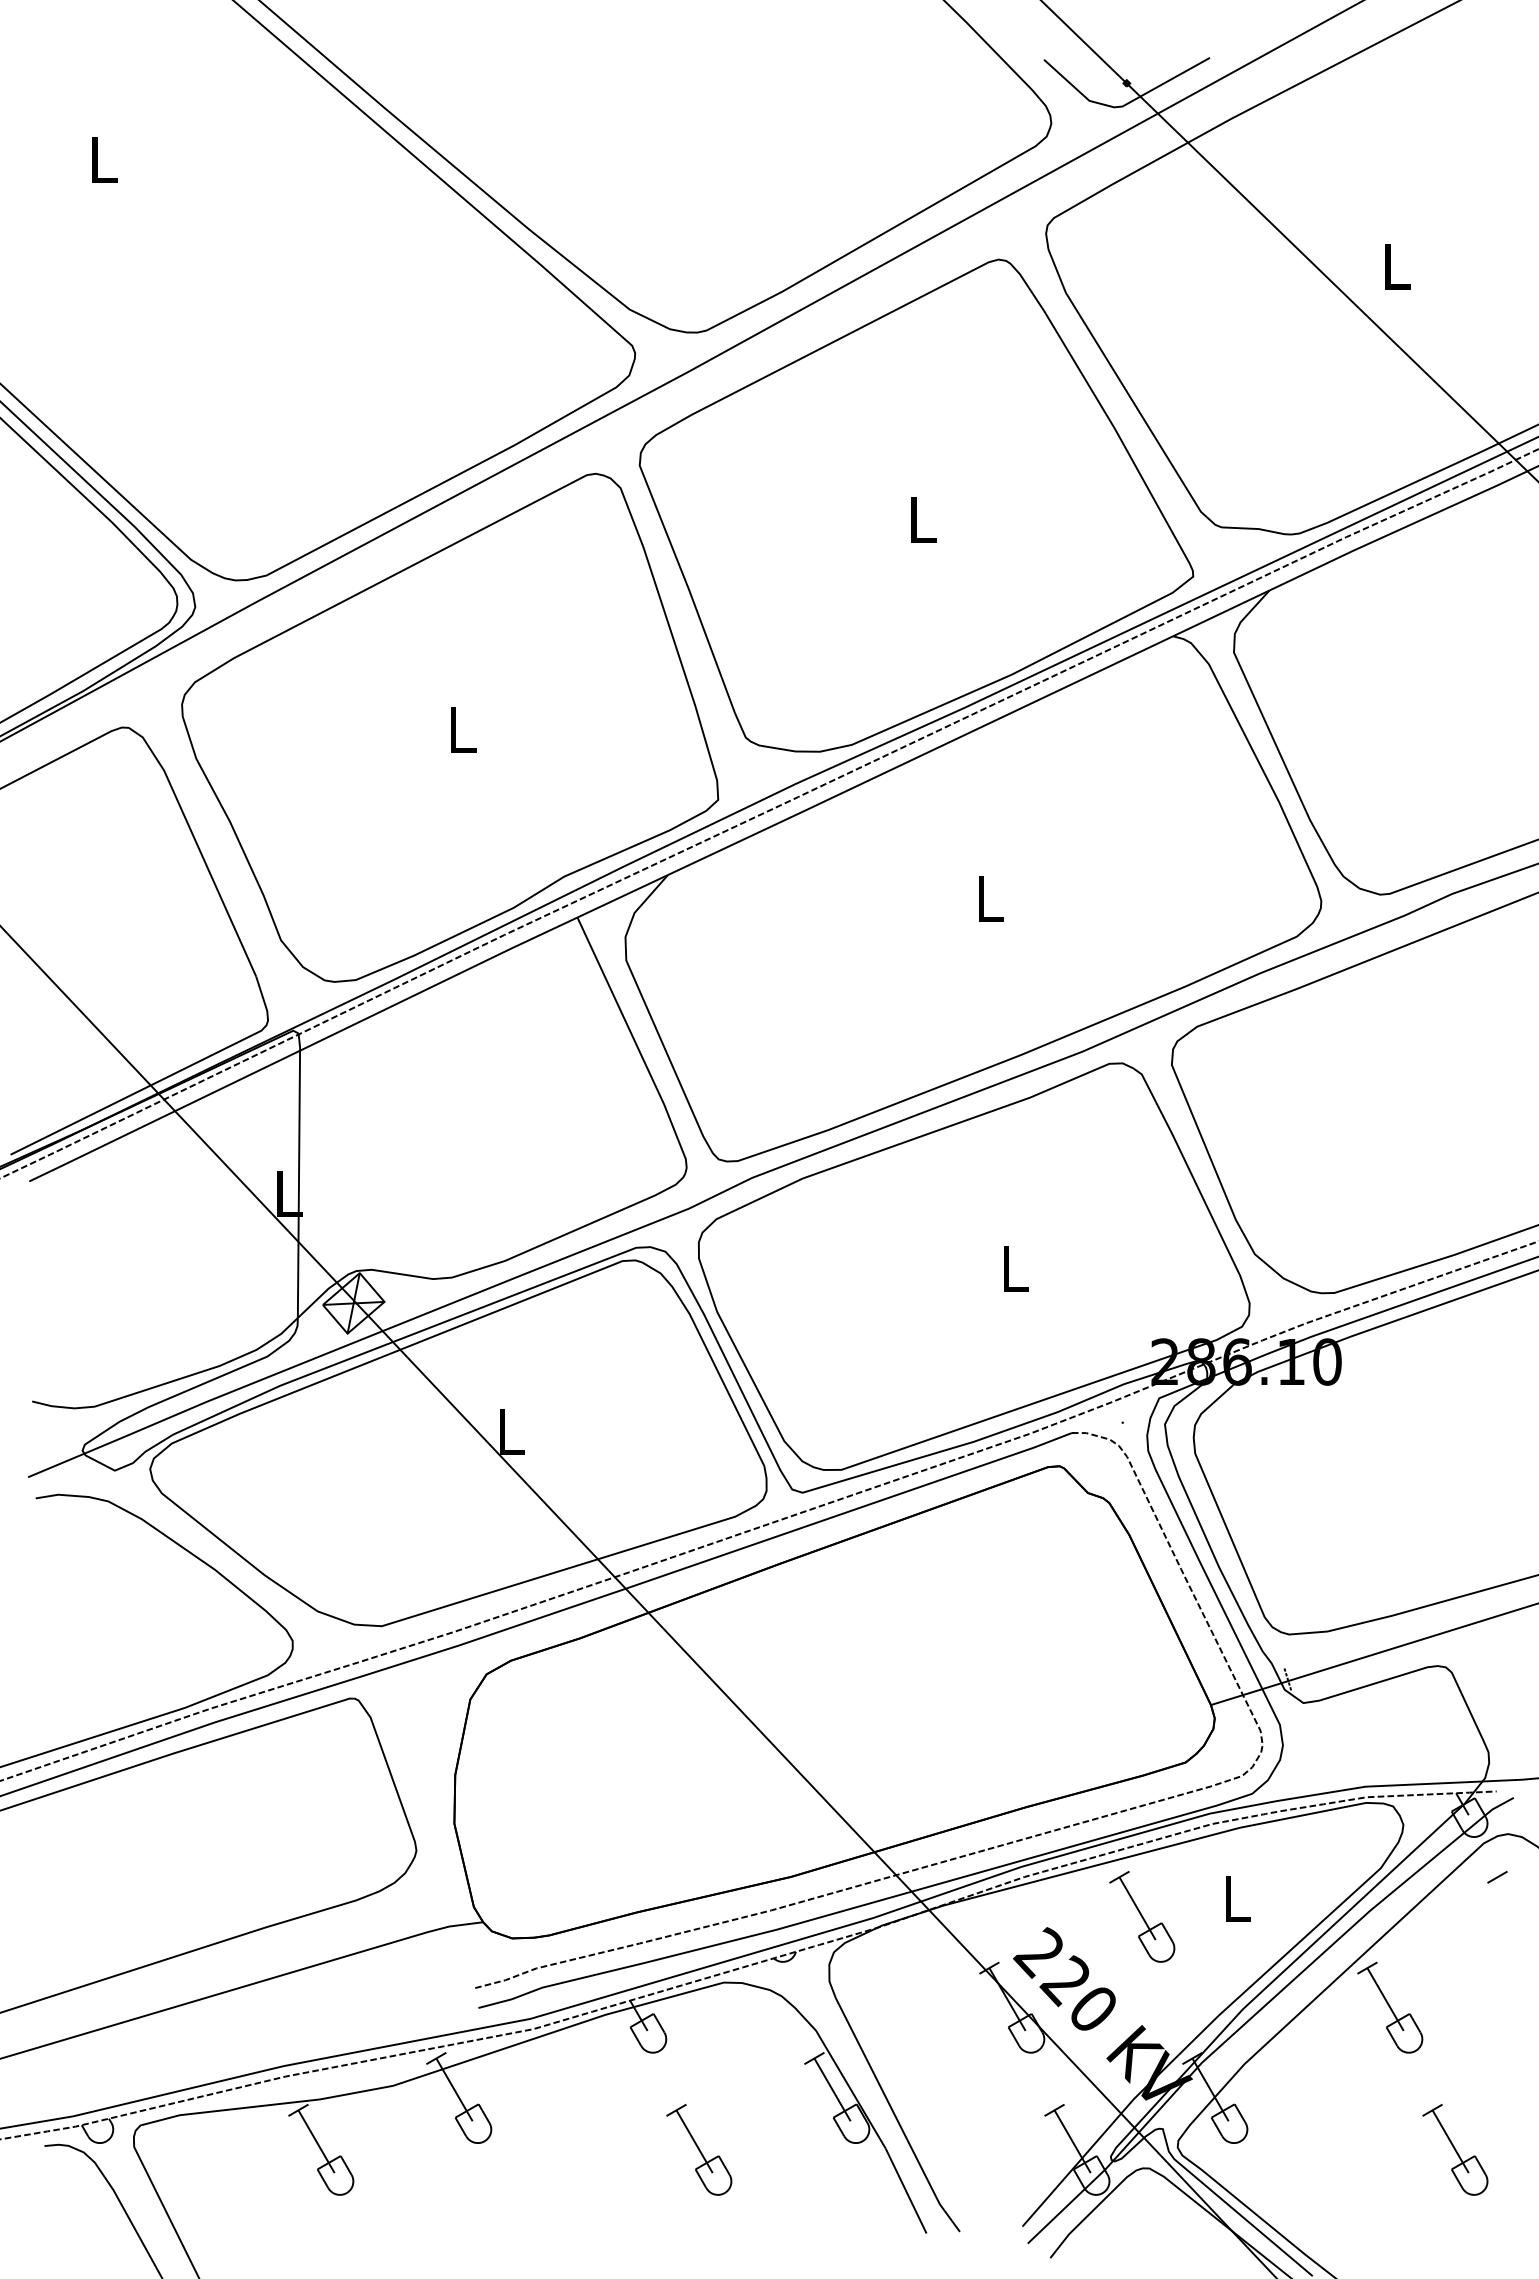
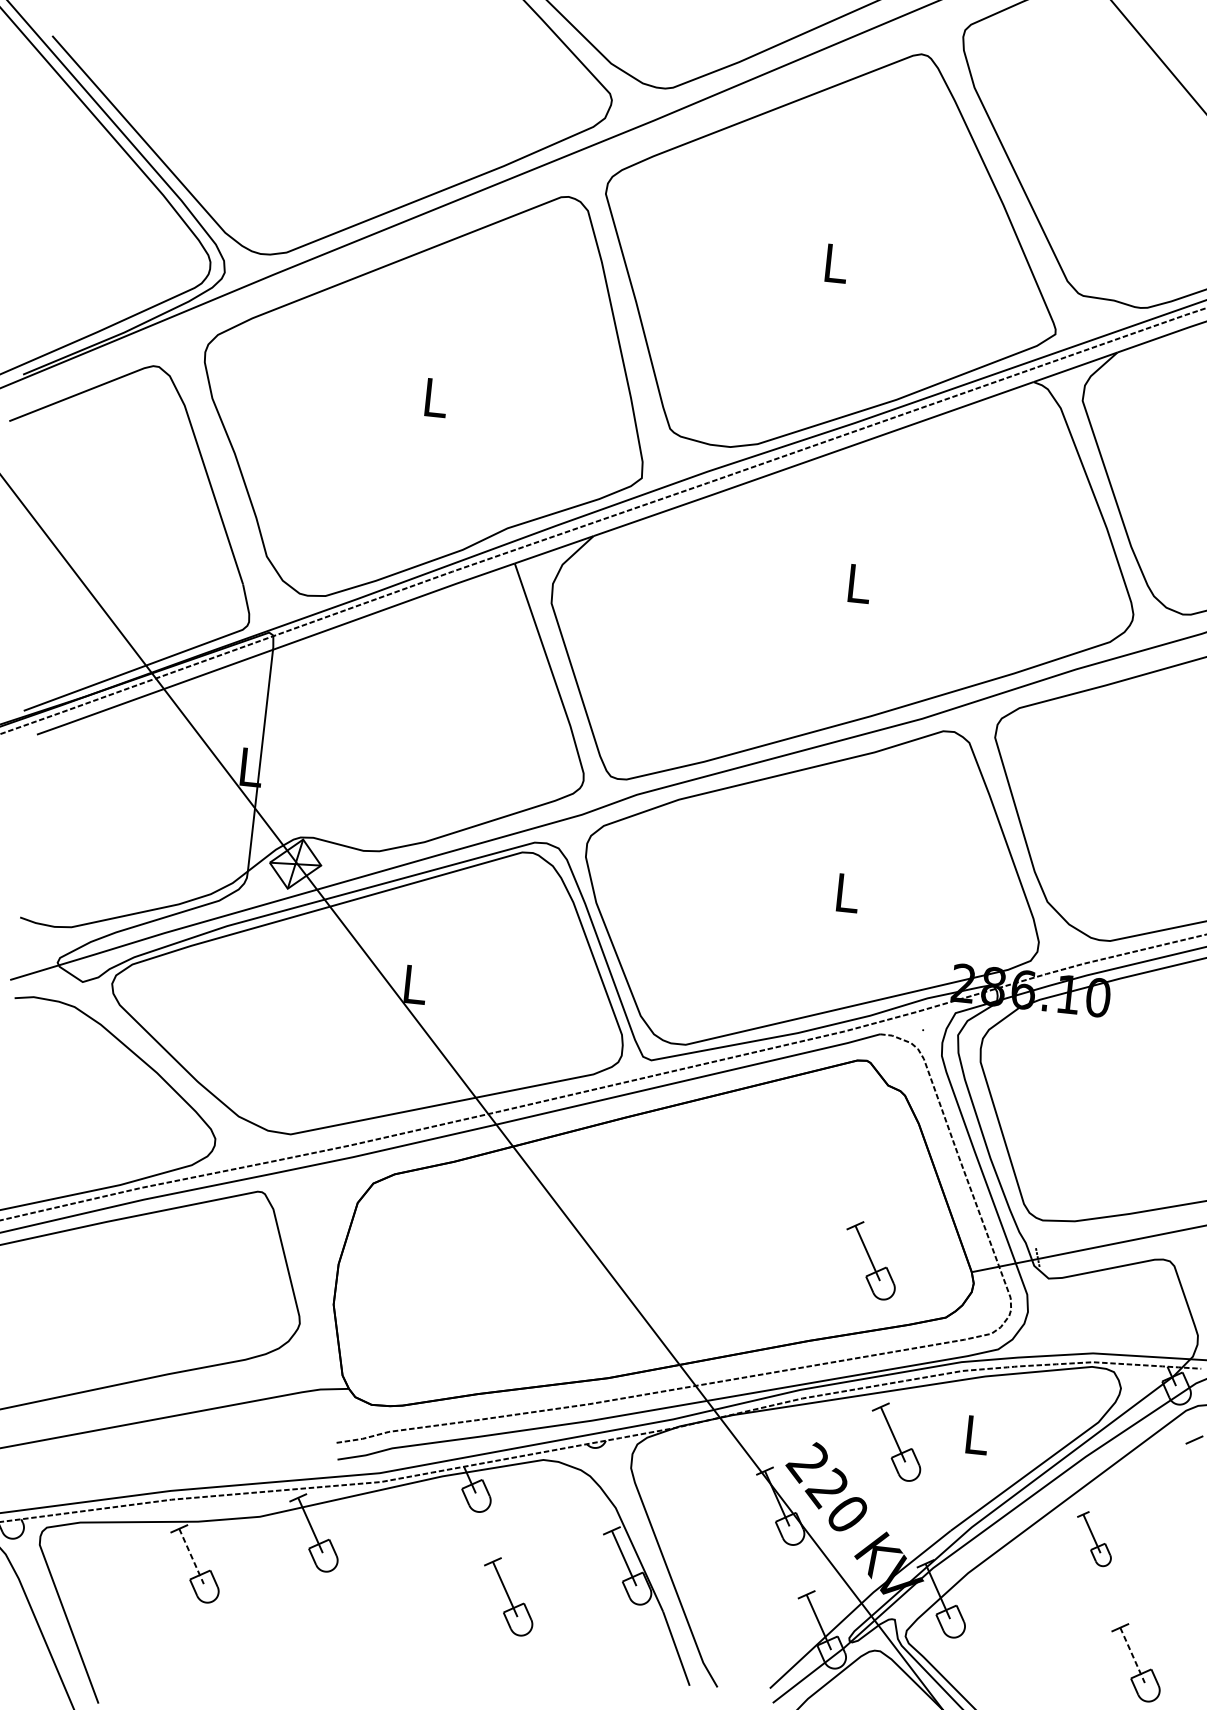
part: (1089, 1703) -> (871, 1260), added
part: (1390, 2007) -> (1094, 1538), size x0.7
line: (316, 2142) -> (191, 1557), solid -> dashed
line: (1450, 2142) -> (1132, 1656), solid -> dashed

